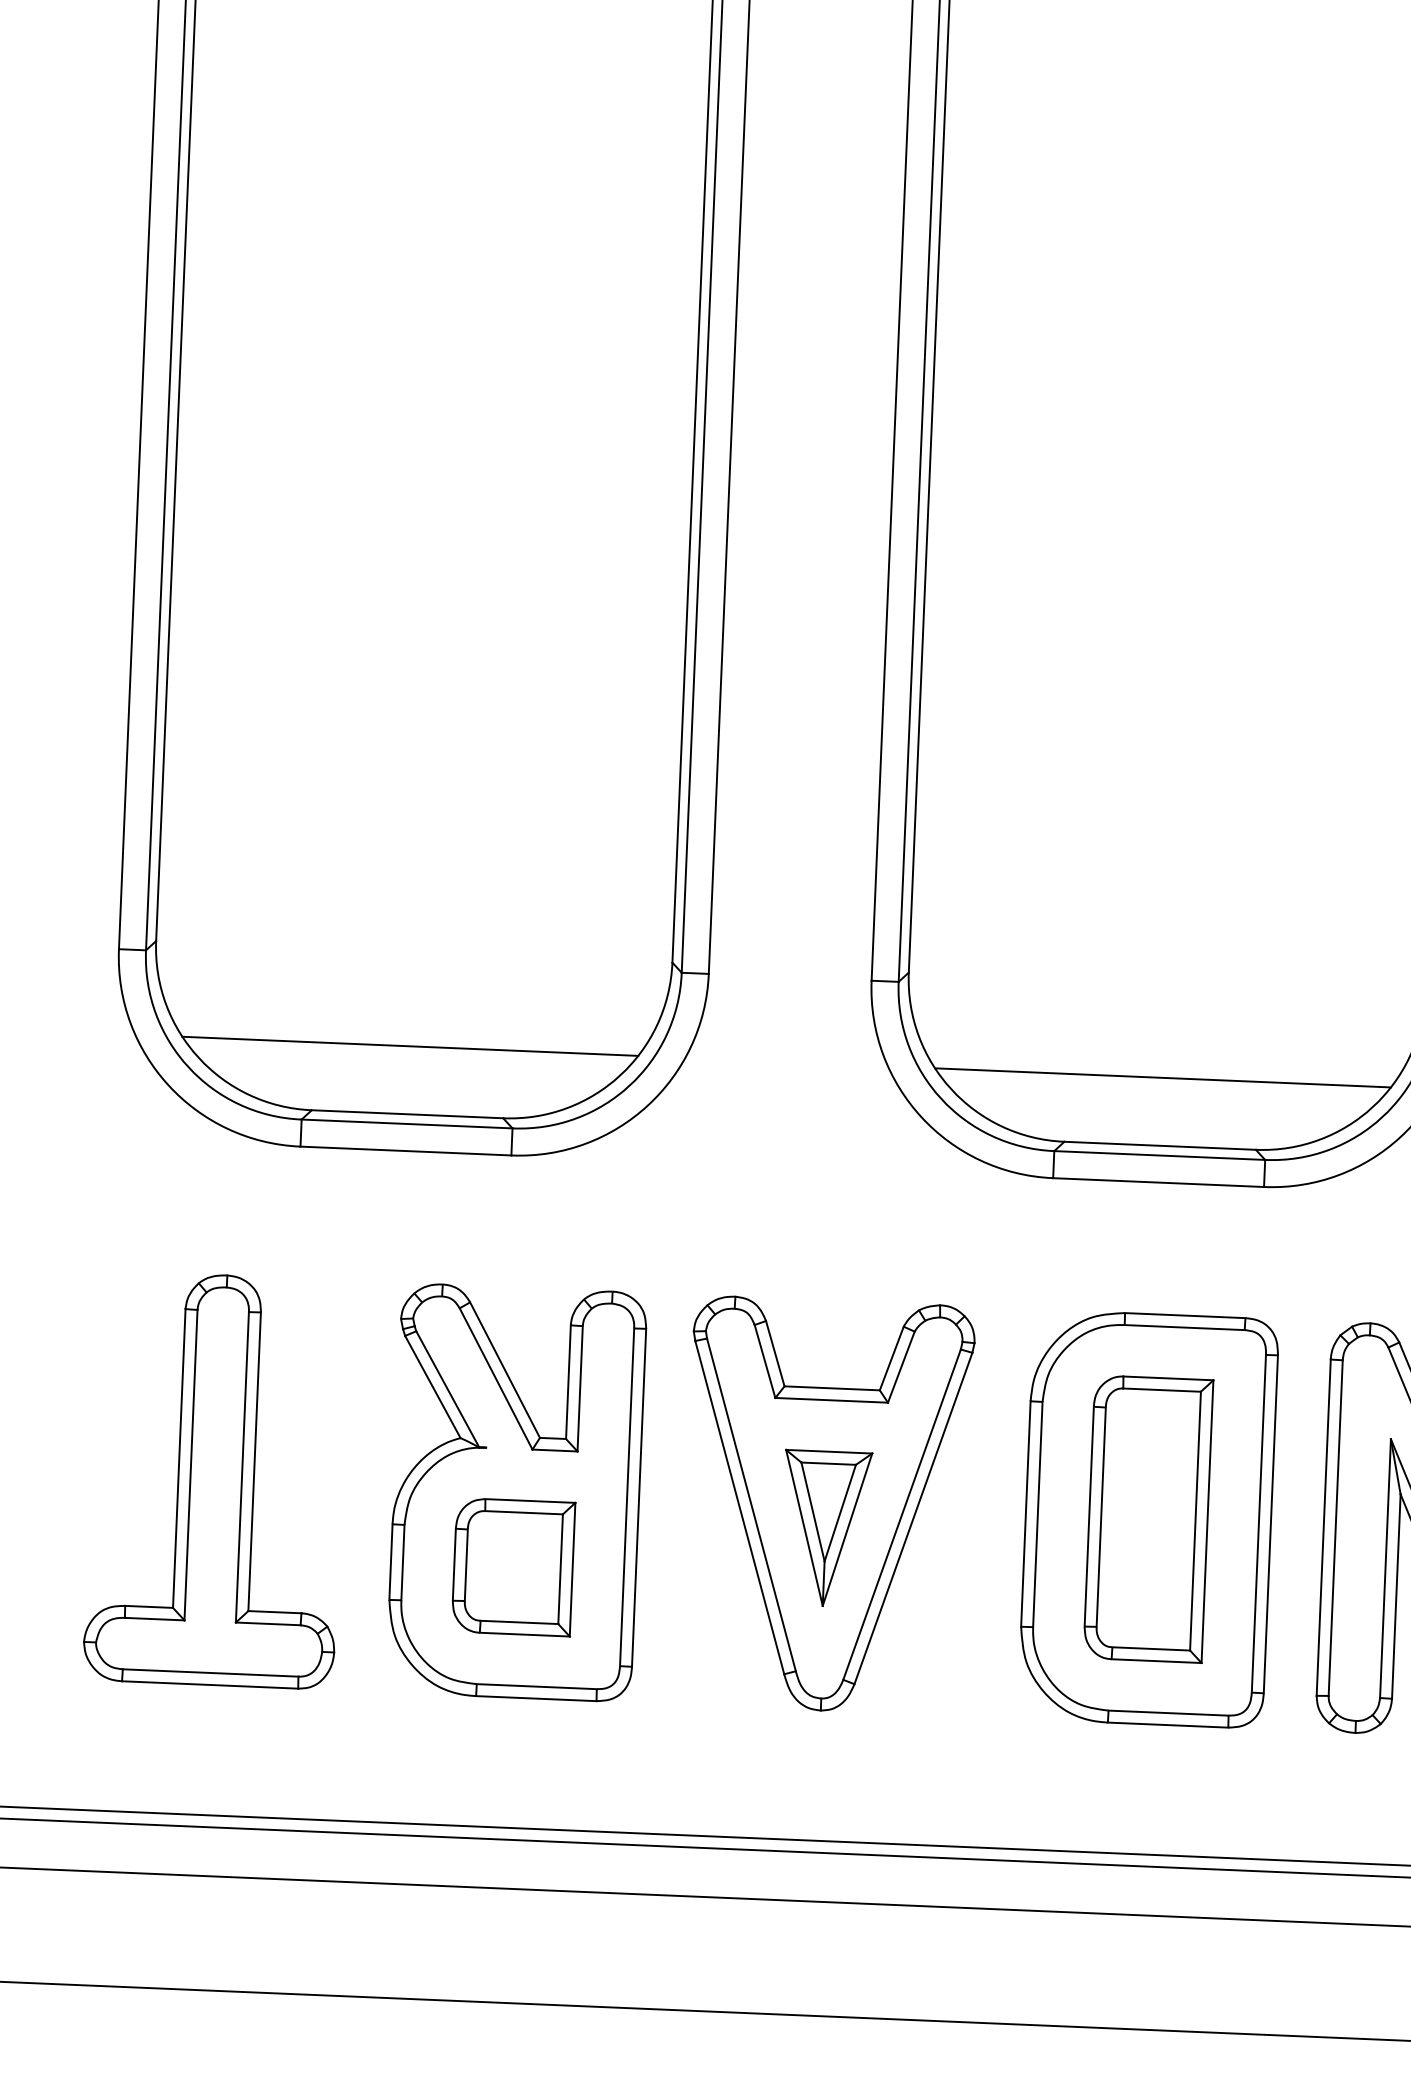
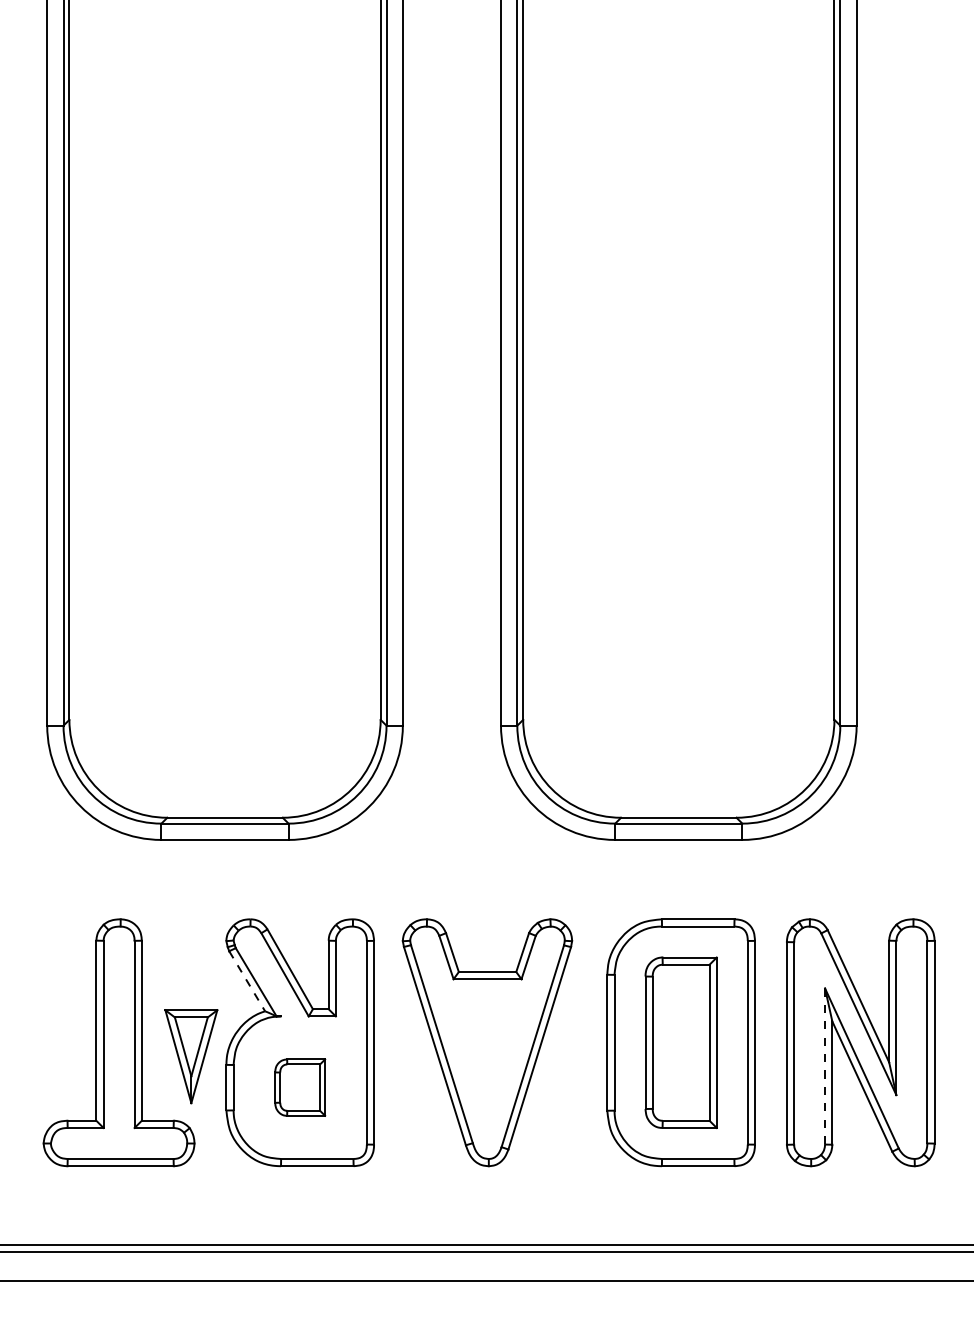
line: (409, 1045) -> (224, 776), removed
line: (1162, 1077) -> (678, 776), removed
line: (433, 1387) -> (247, 981), solid -> dashed
part: (826, 1528) -> (191, 1056), moved
part: (512, 1566) -> (299, 1087), size x0.7
line: (1386, 1570) -> (825, 1067), solid -> dashed

